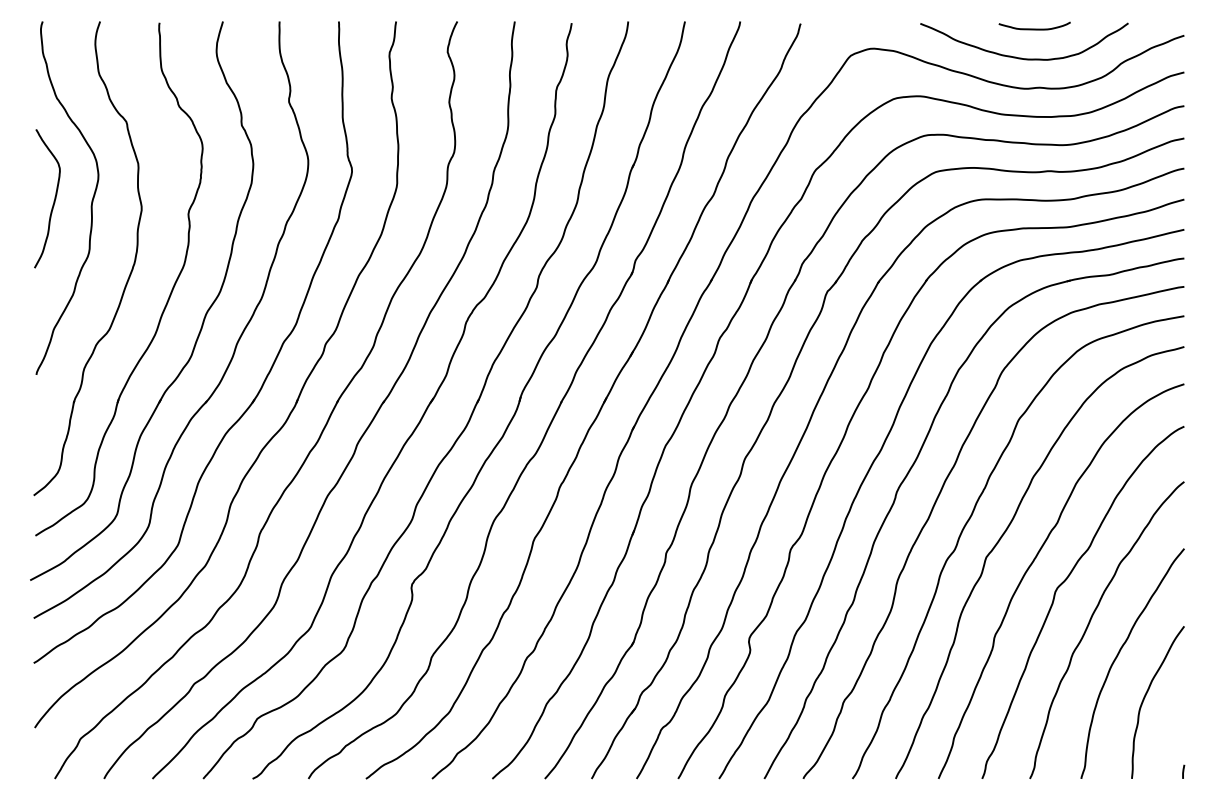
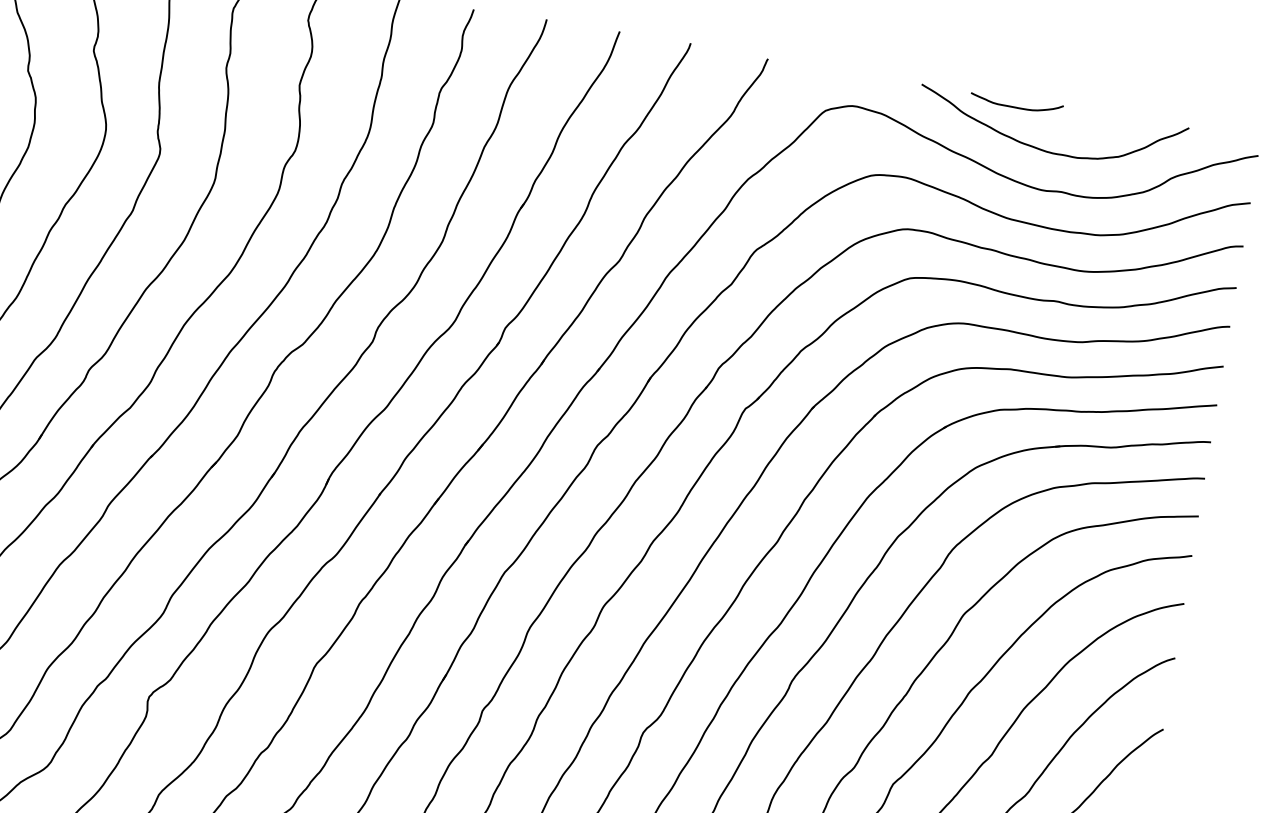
curve: (1034, 28) -> (1016, 106), moved

